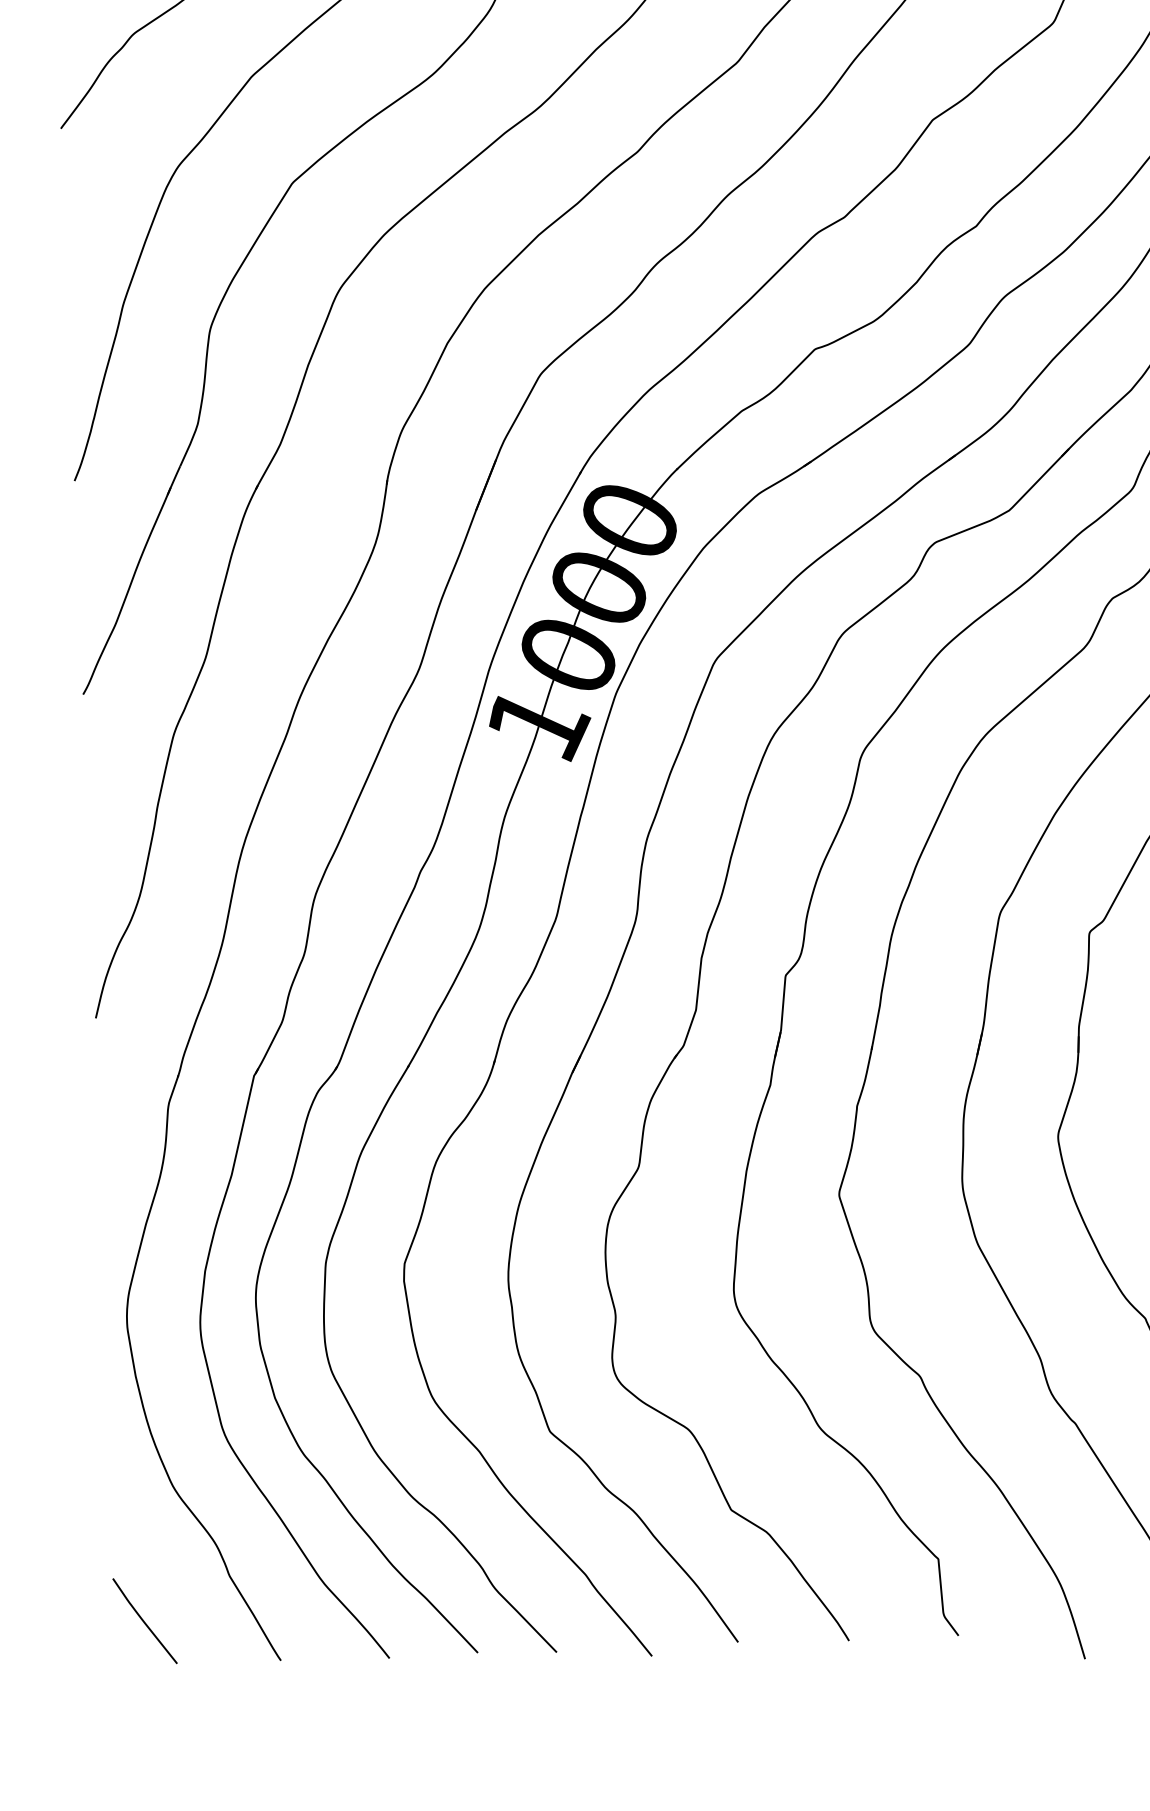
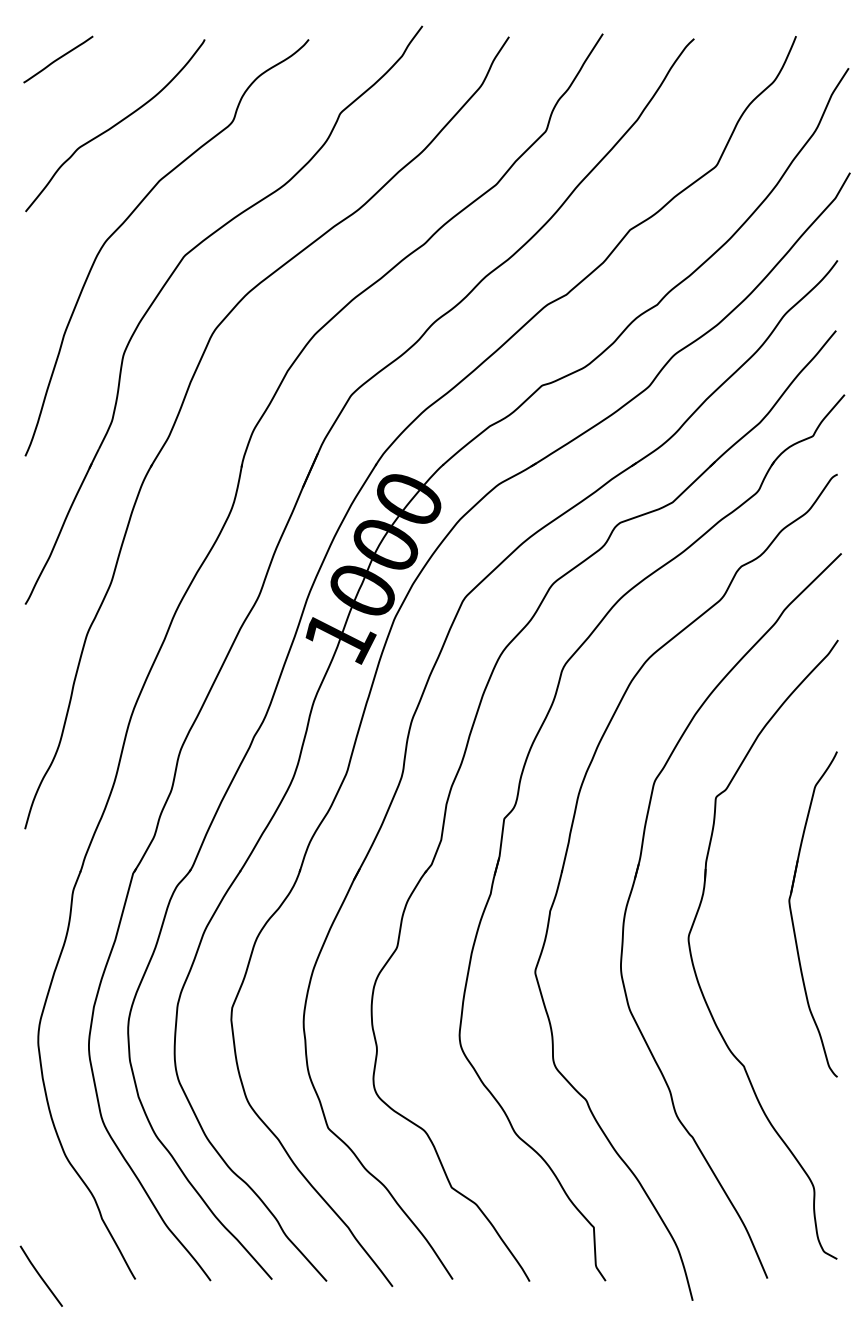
curve: (143, 1620) -> (40, 1275), moved

